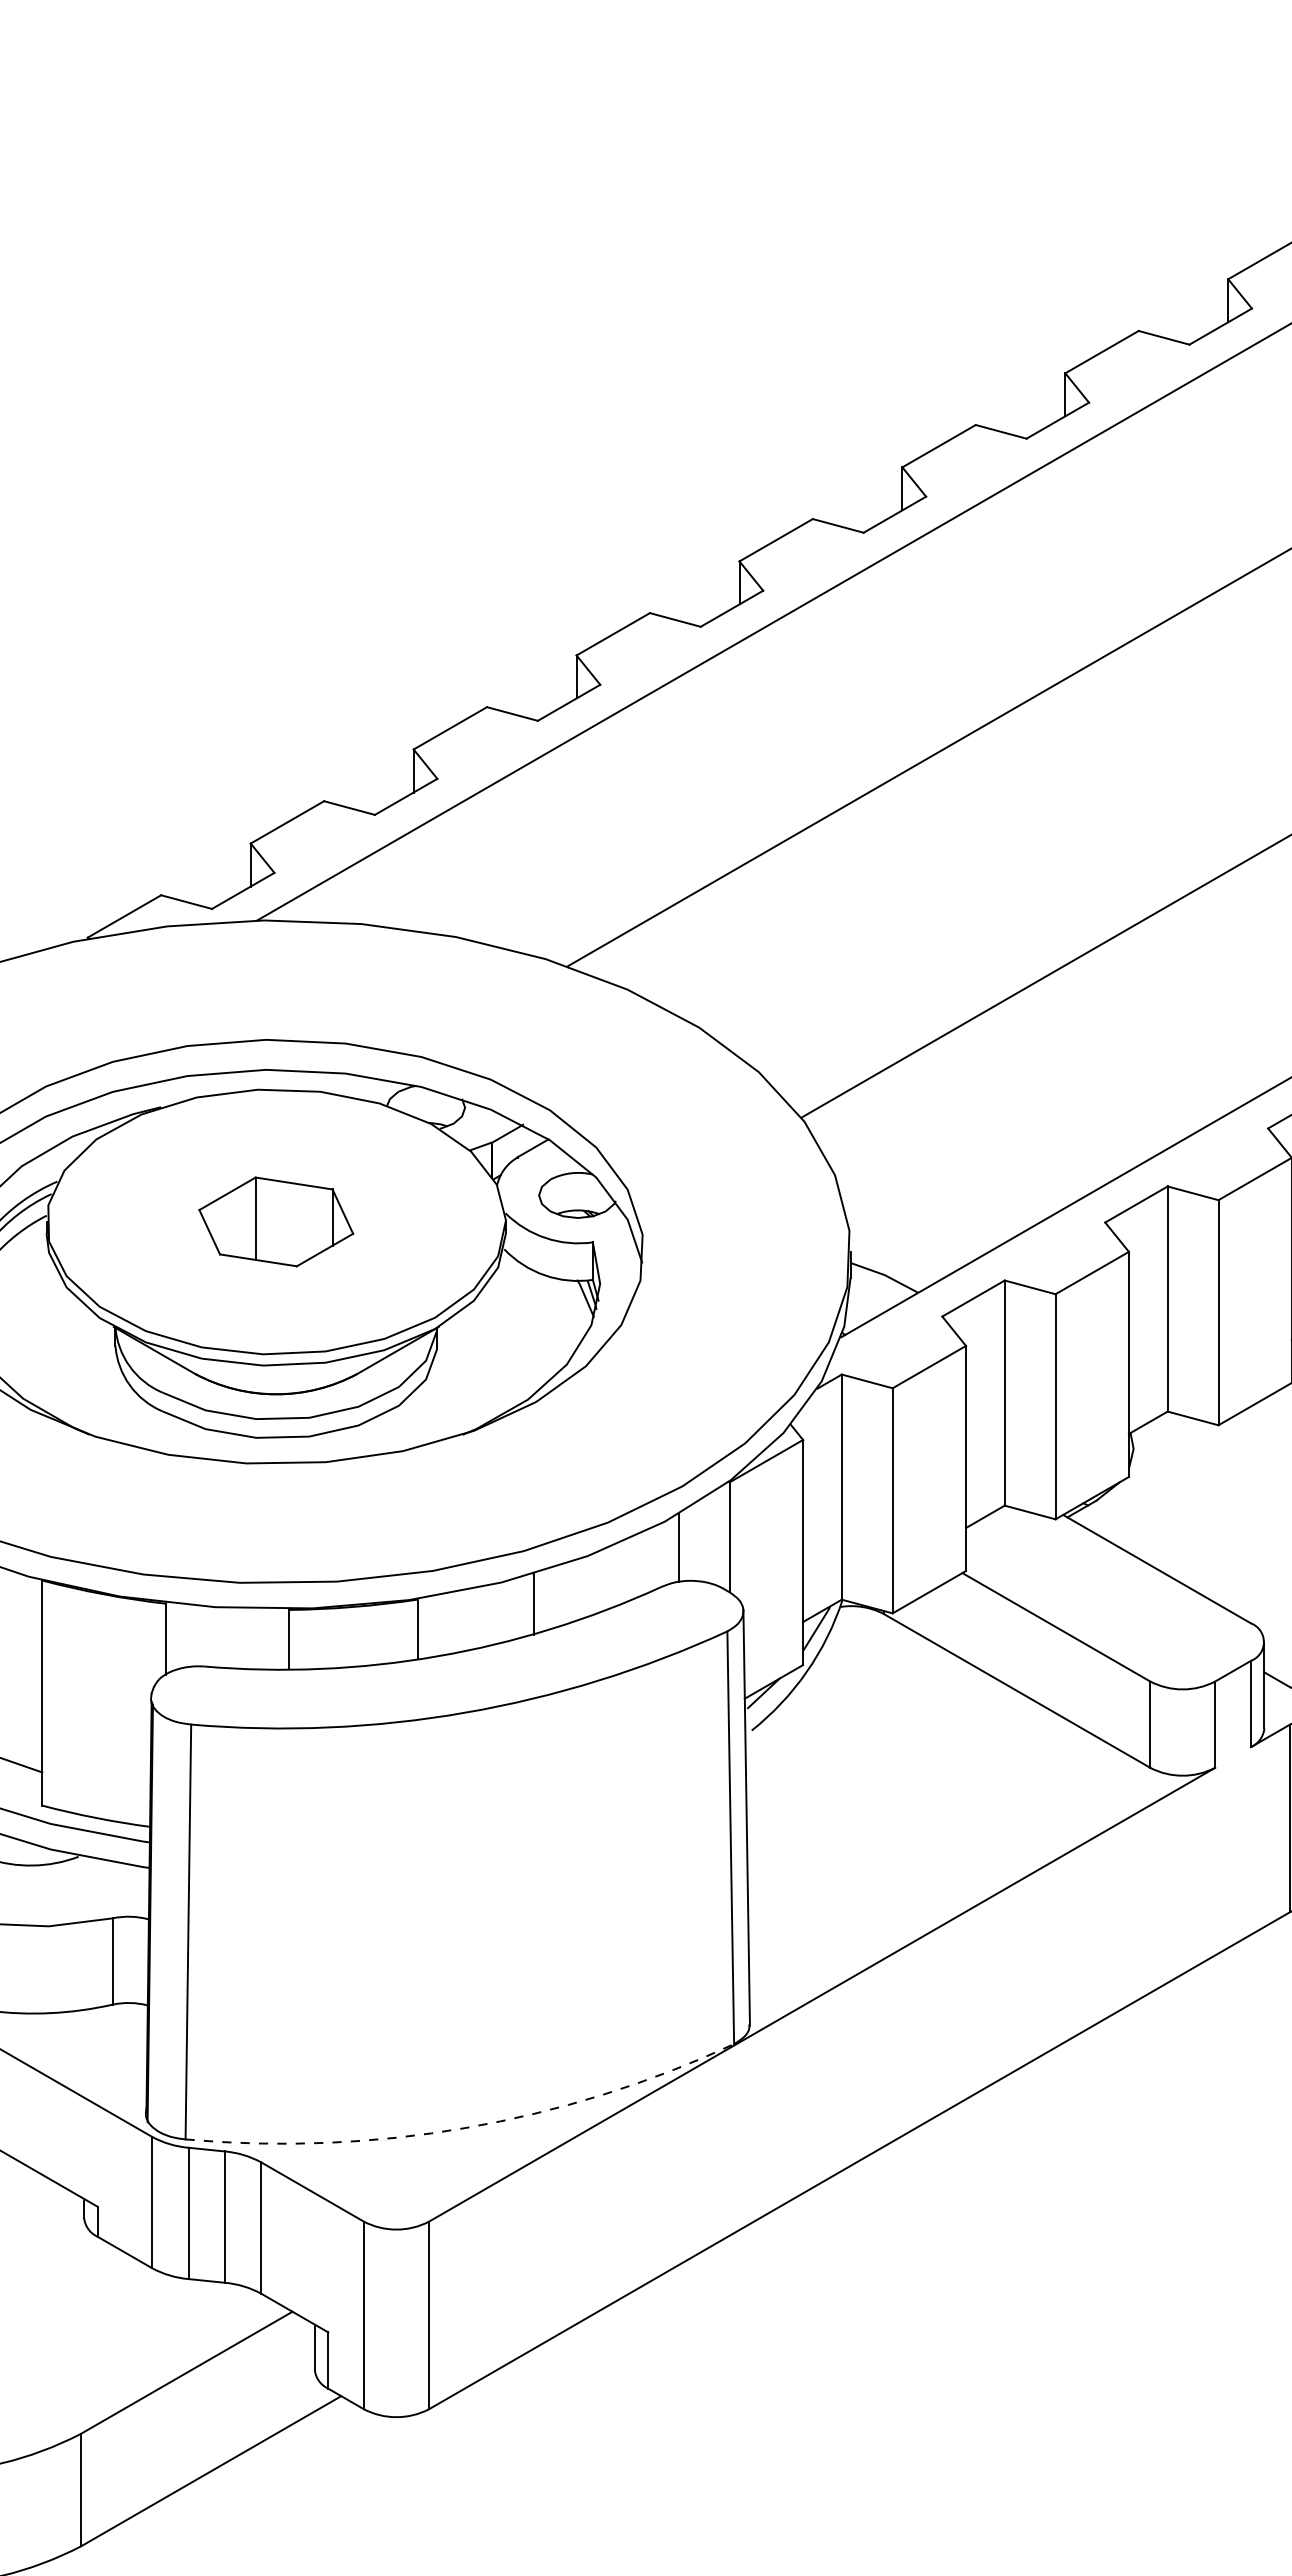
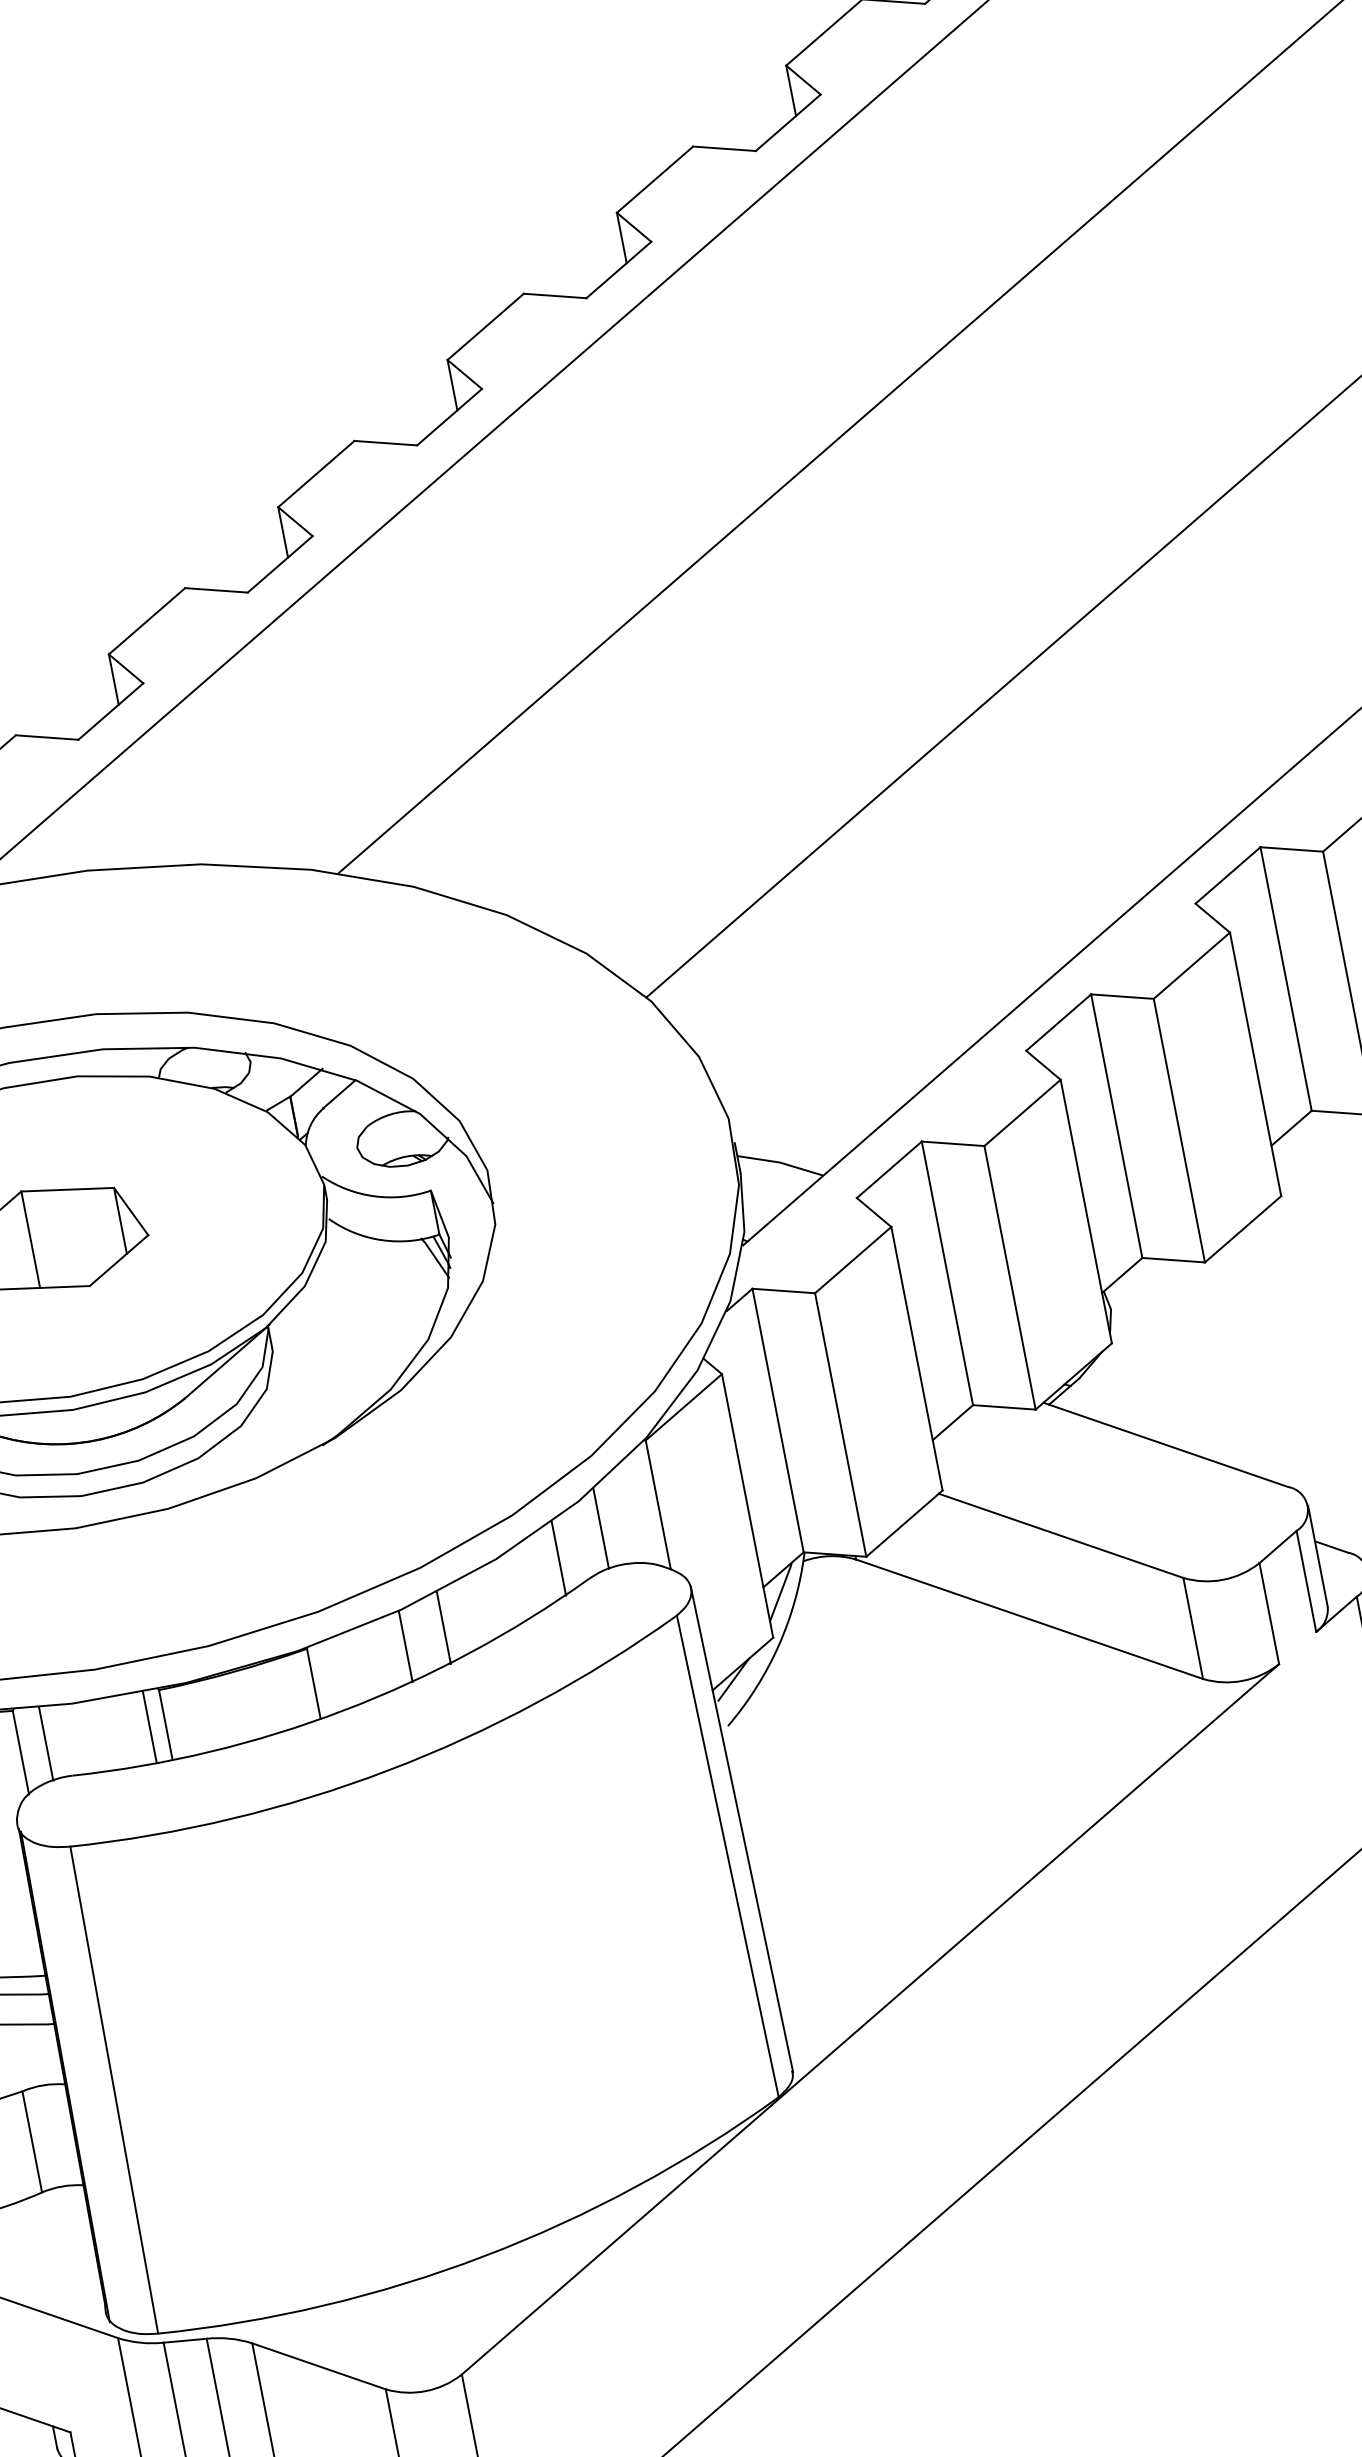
line: (639, 1565) -> (559, 1558), added
line: (499, 1613) -> (406, 1646), added
line: (187, 1636) -> (45, 1744), added
line: (275, 1639) -> (149, 1727), added
arc: (466, 2127) -> (484, 2255), dashed -> solid

